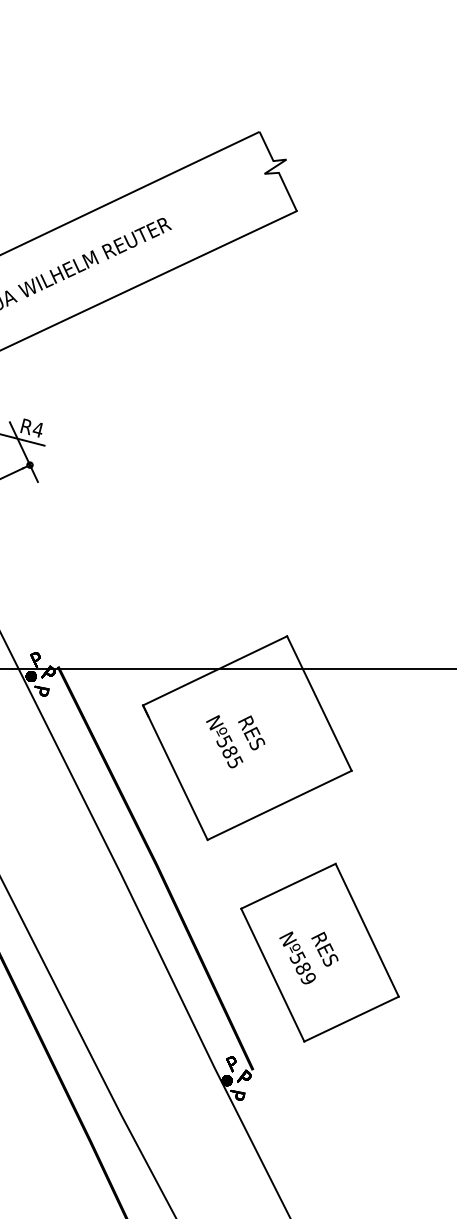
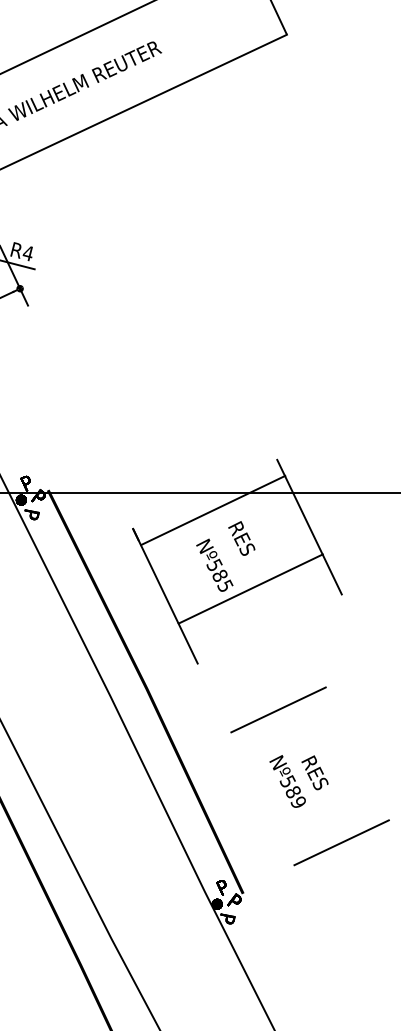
line: (215, 670) -> (213, 510), moved
text: (251, 732) -> (241, 538), moved
line: (279, 804) -> (250, 588), moved
line: (366, 929) -> (356, 753), removed
line: (272, 974) -> (262, 798), removed

